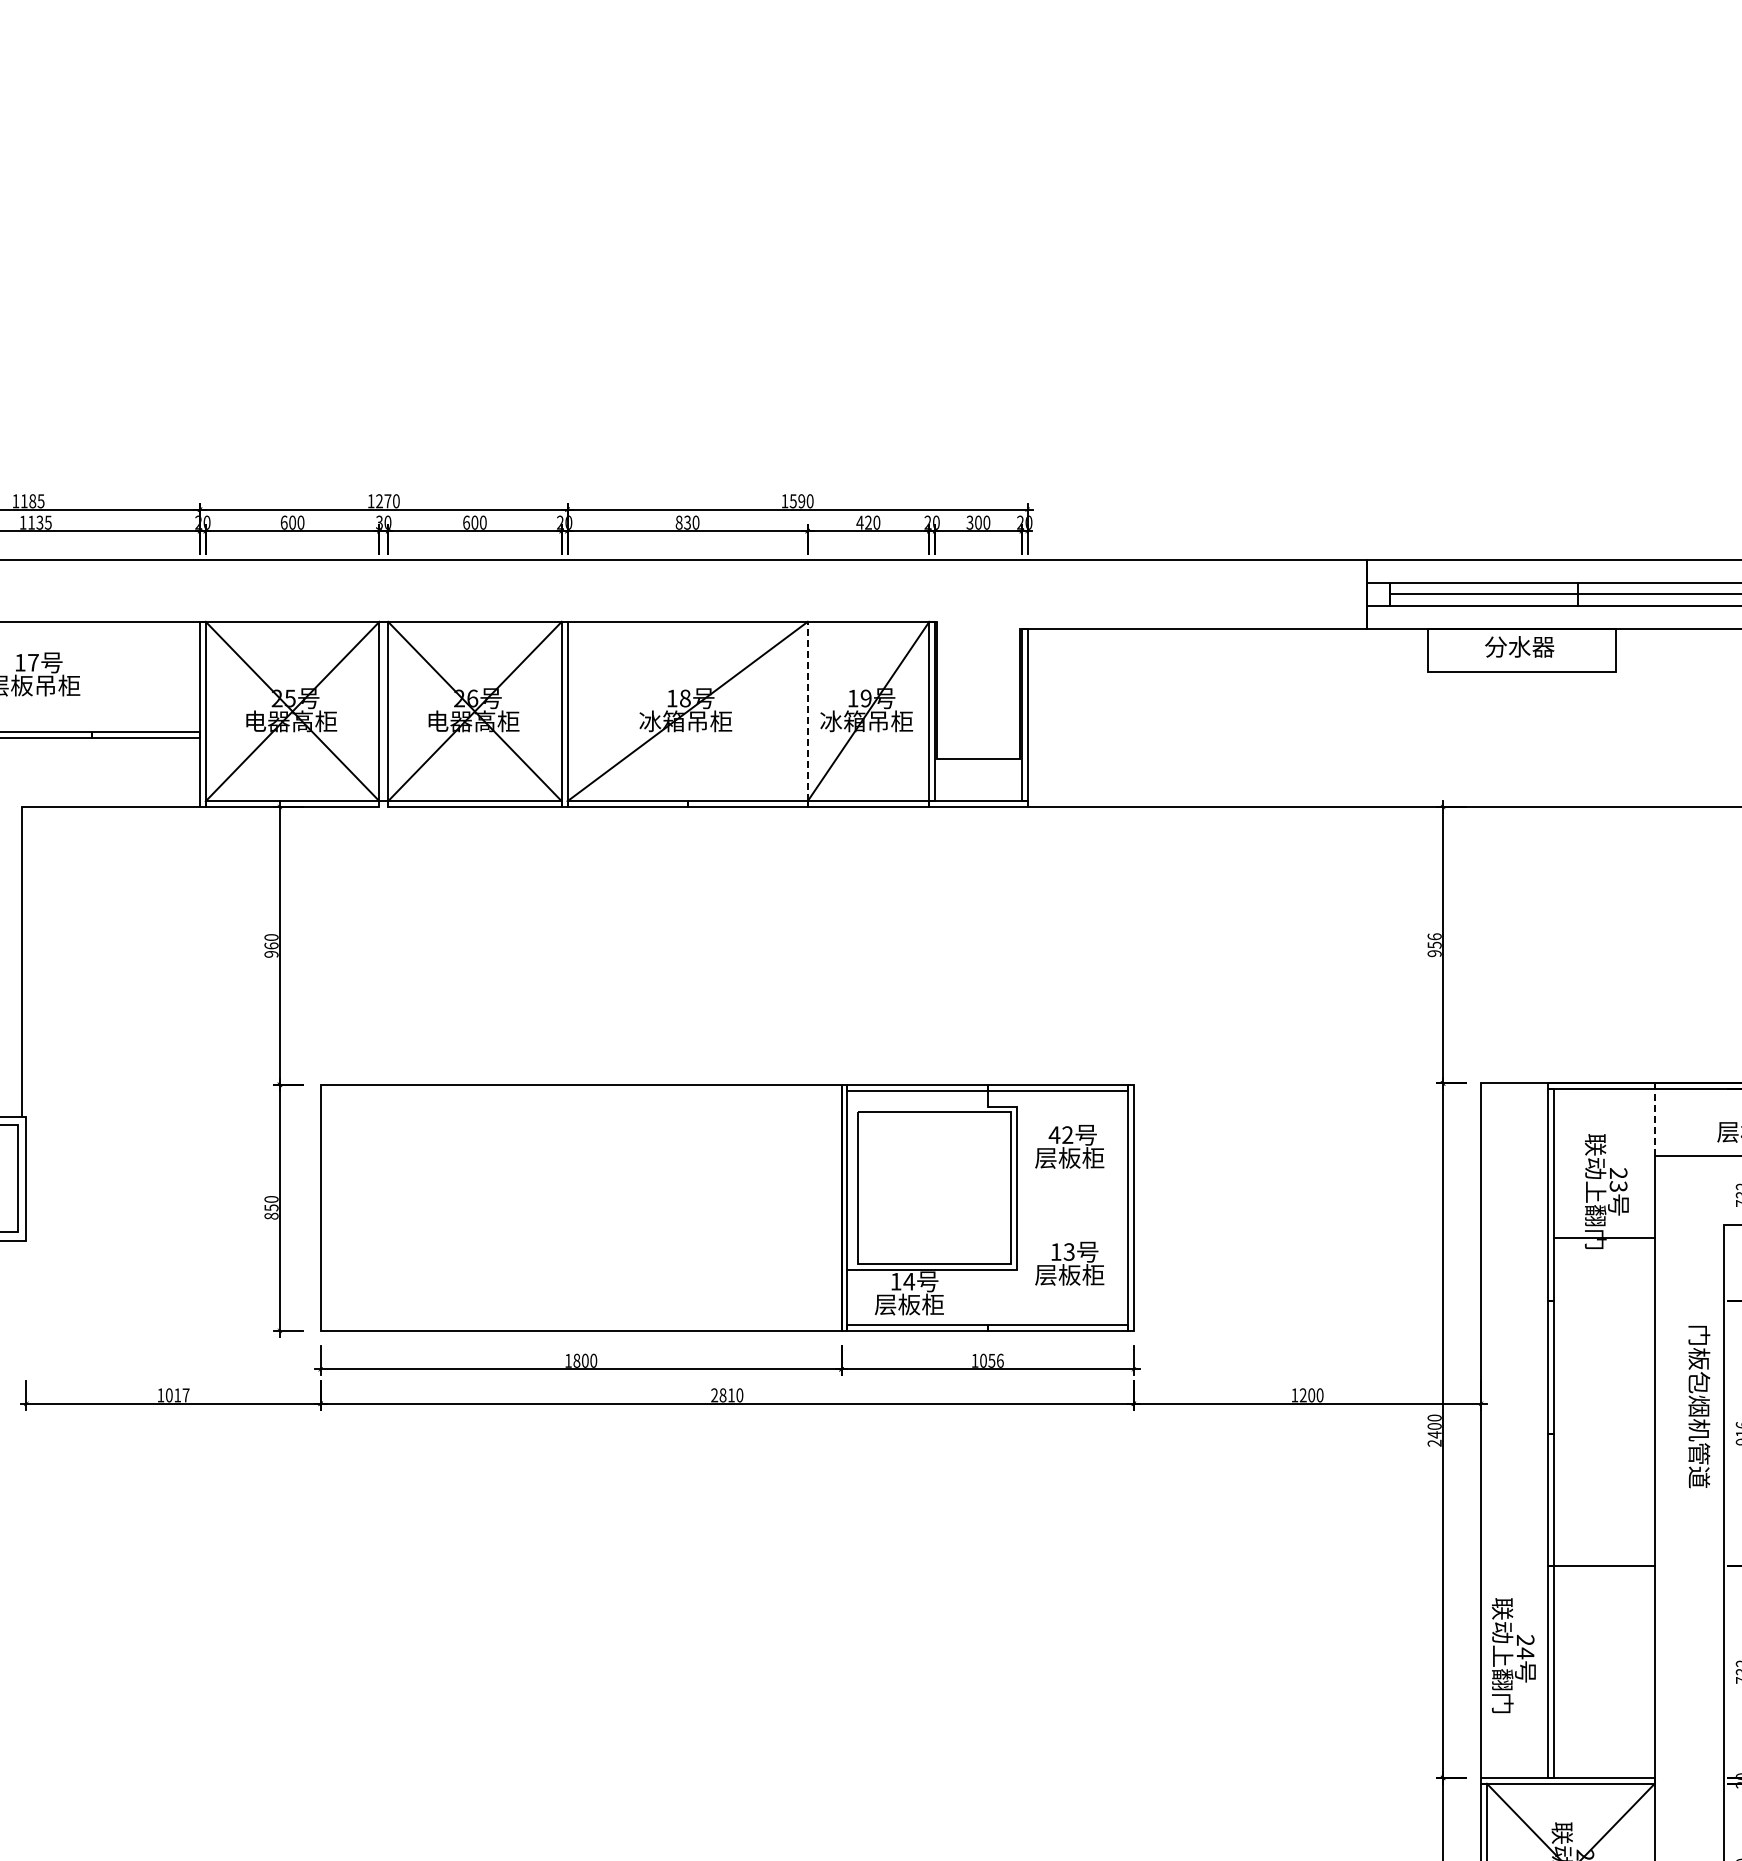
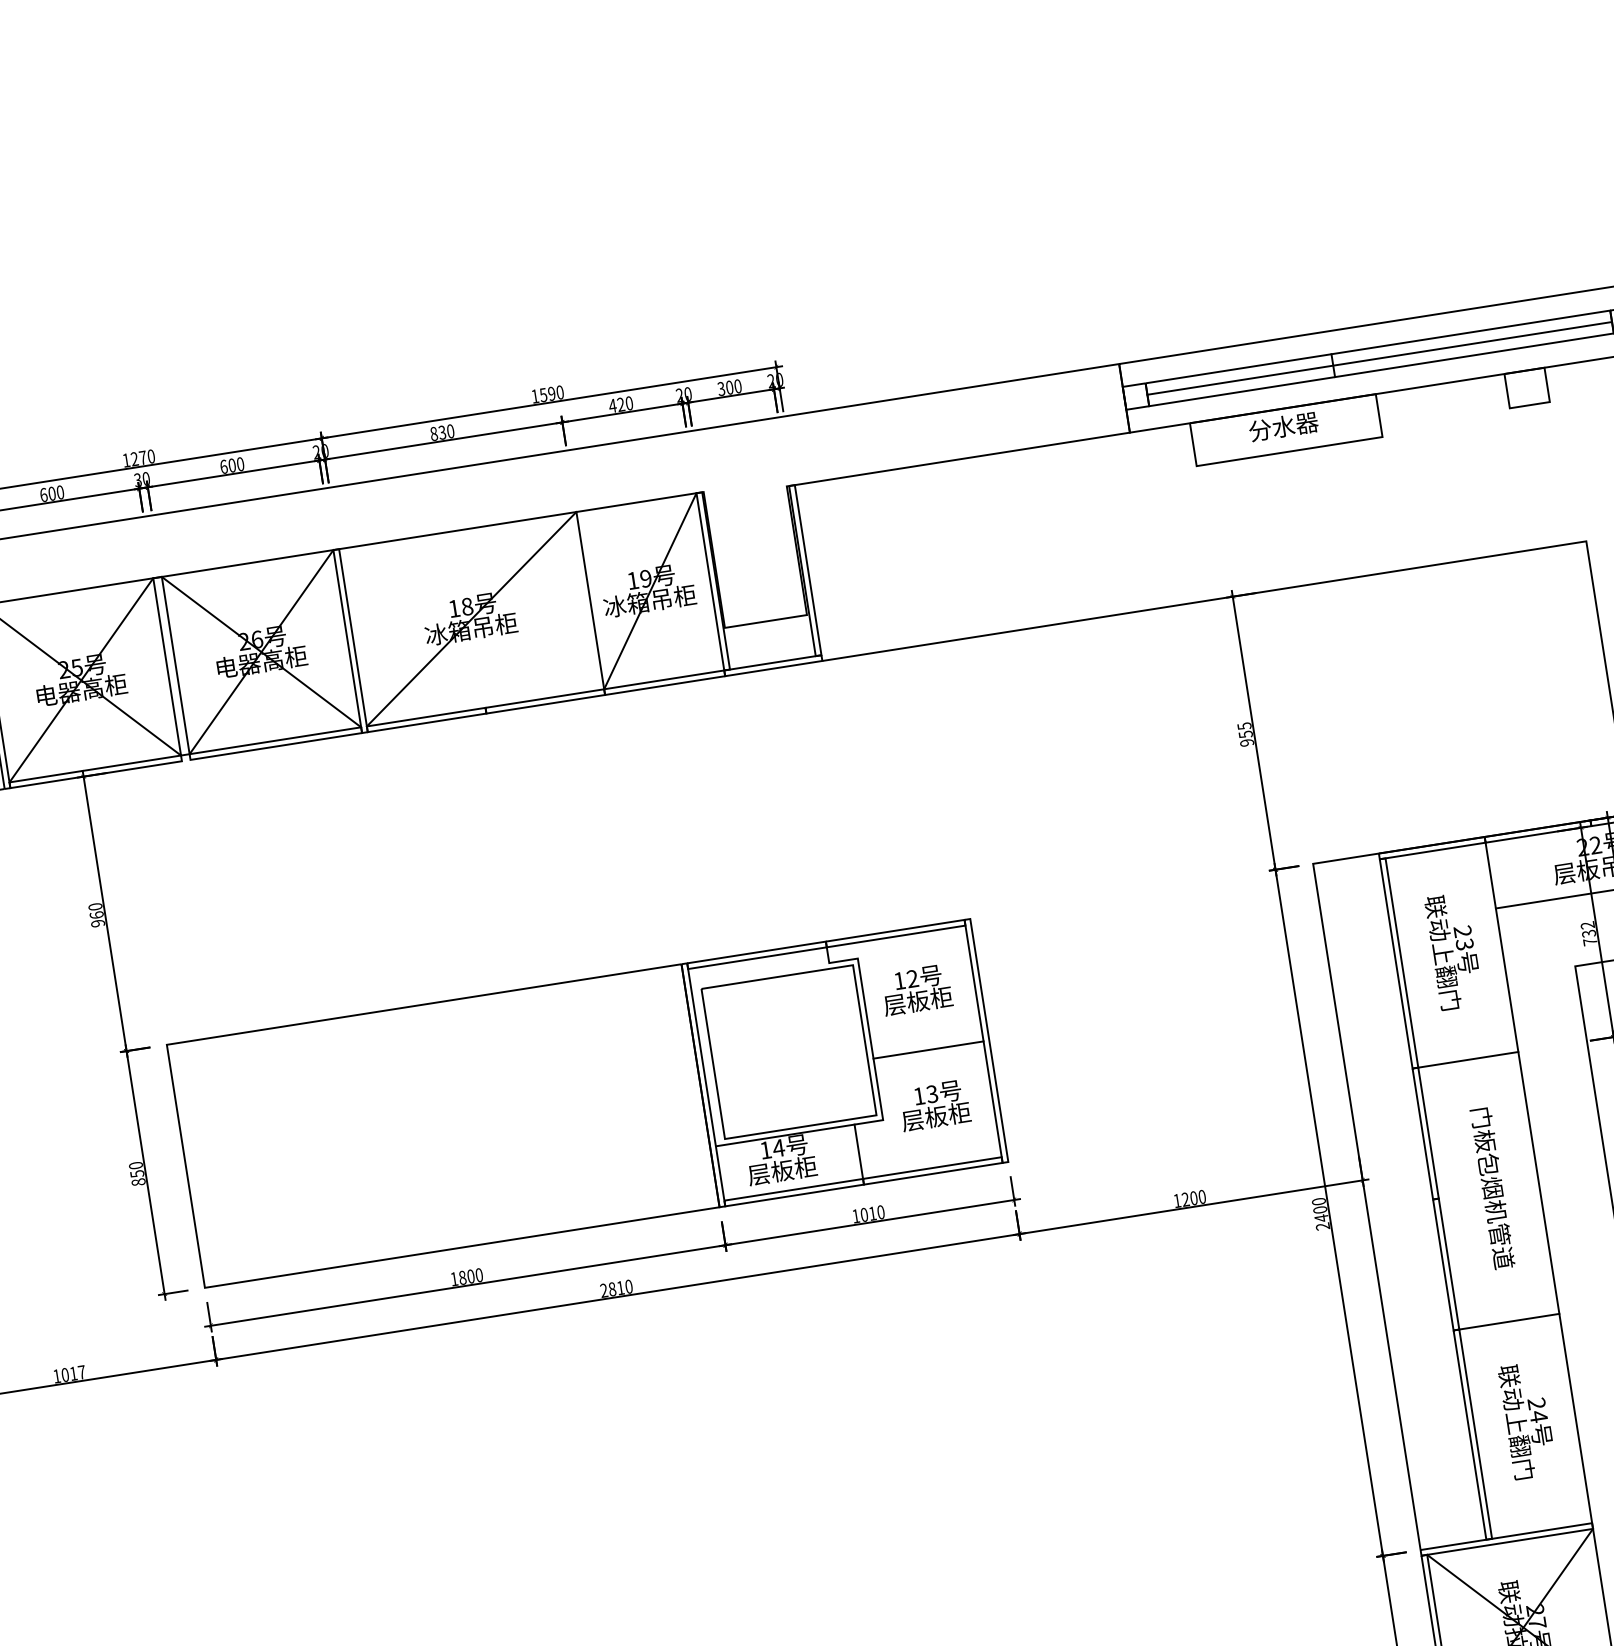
line: (807, 711) -> (590, 600), dashed -> solid
text: (1434, 936) -> (1244, 725), 956 -> 955
line: (1654, 1121) -> (1490, 874), dashed -> solid
text: (1054, 1134) -> (899, 980), 42 -> 12
line: (1072, 1207) -> (928, 1049), added
line: (1603, 1238) -> (1467, 1060), moved
line: (987, 1297) -> (858, 1151), added
text: (995, 1360) -> (876, 1212), 1056 -> 1010
text: (1699, 1407) -> (1492, 1189), moved
text: (1513, 1655) -> (1527, 1420), moved

